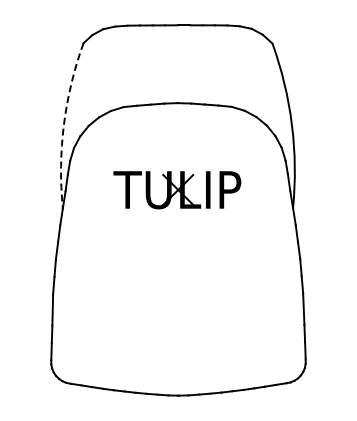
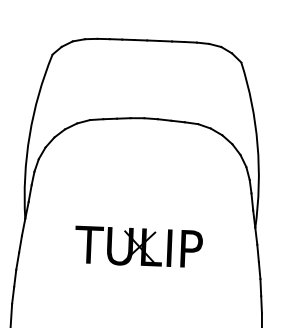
arc: (63, 124) -> (29, 135), dashed -> solid
part: (177, 190) -> (138, 247), moved

